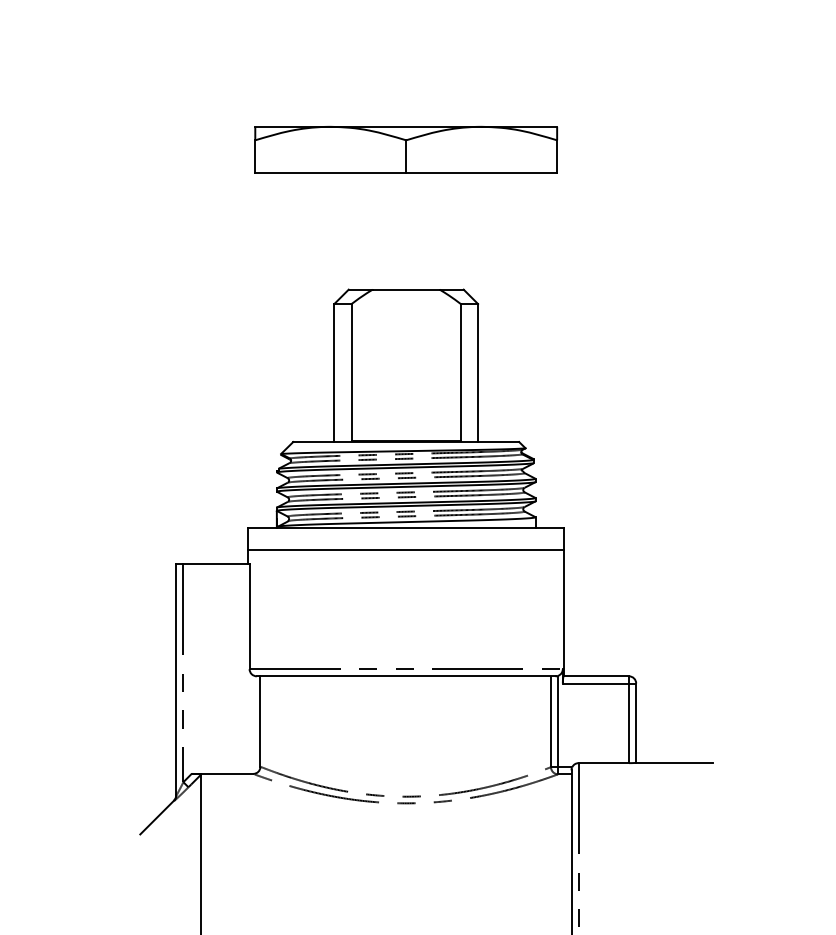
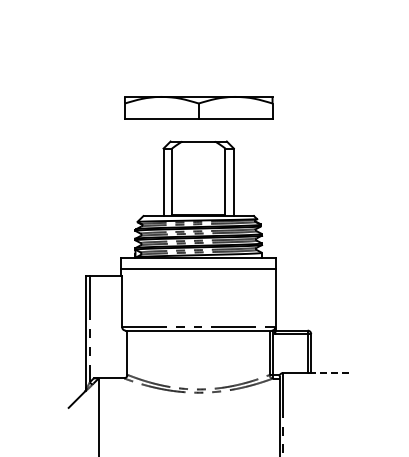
part: (405, 148) -> (198, 107), moved
line: (673, 761) -> (329, 372), solid -> dashed

